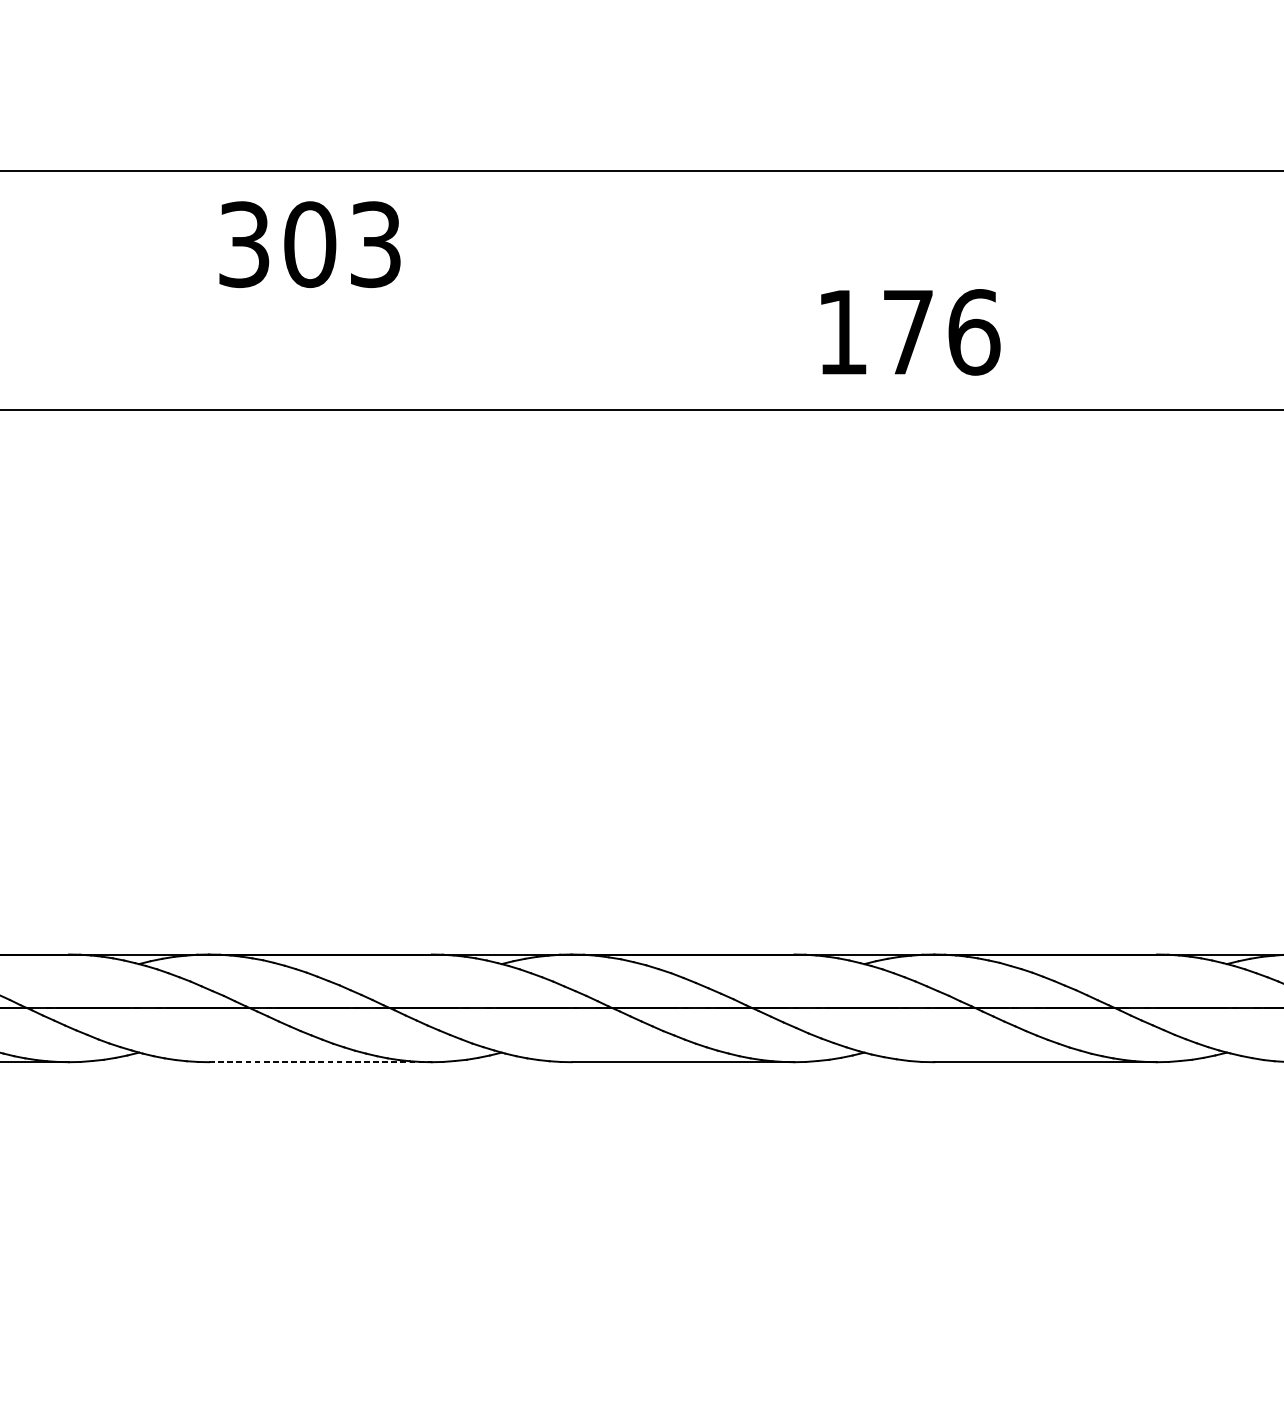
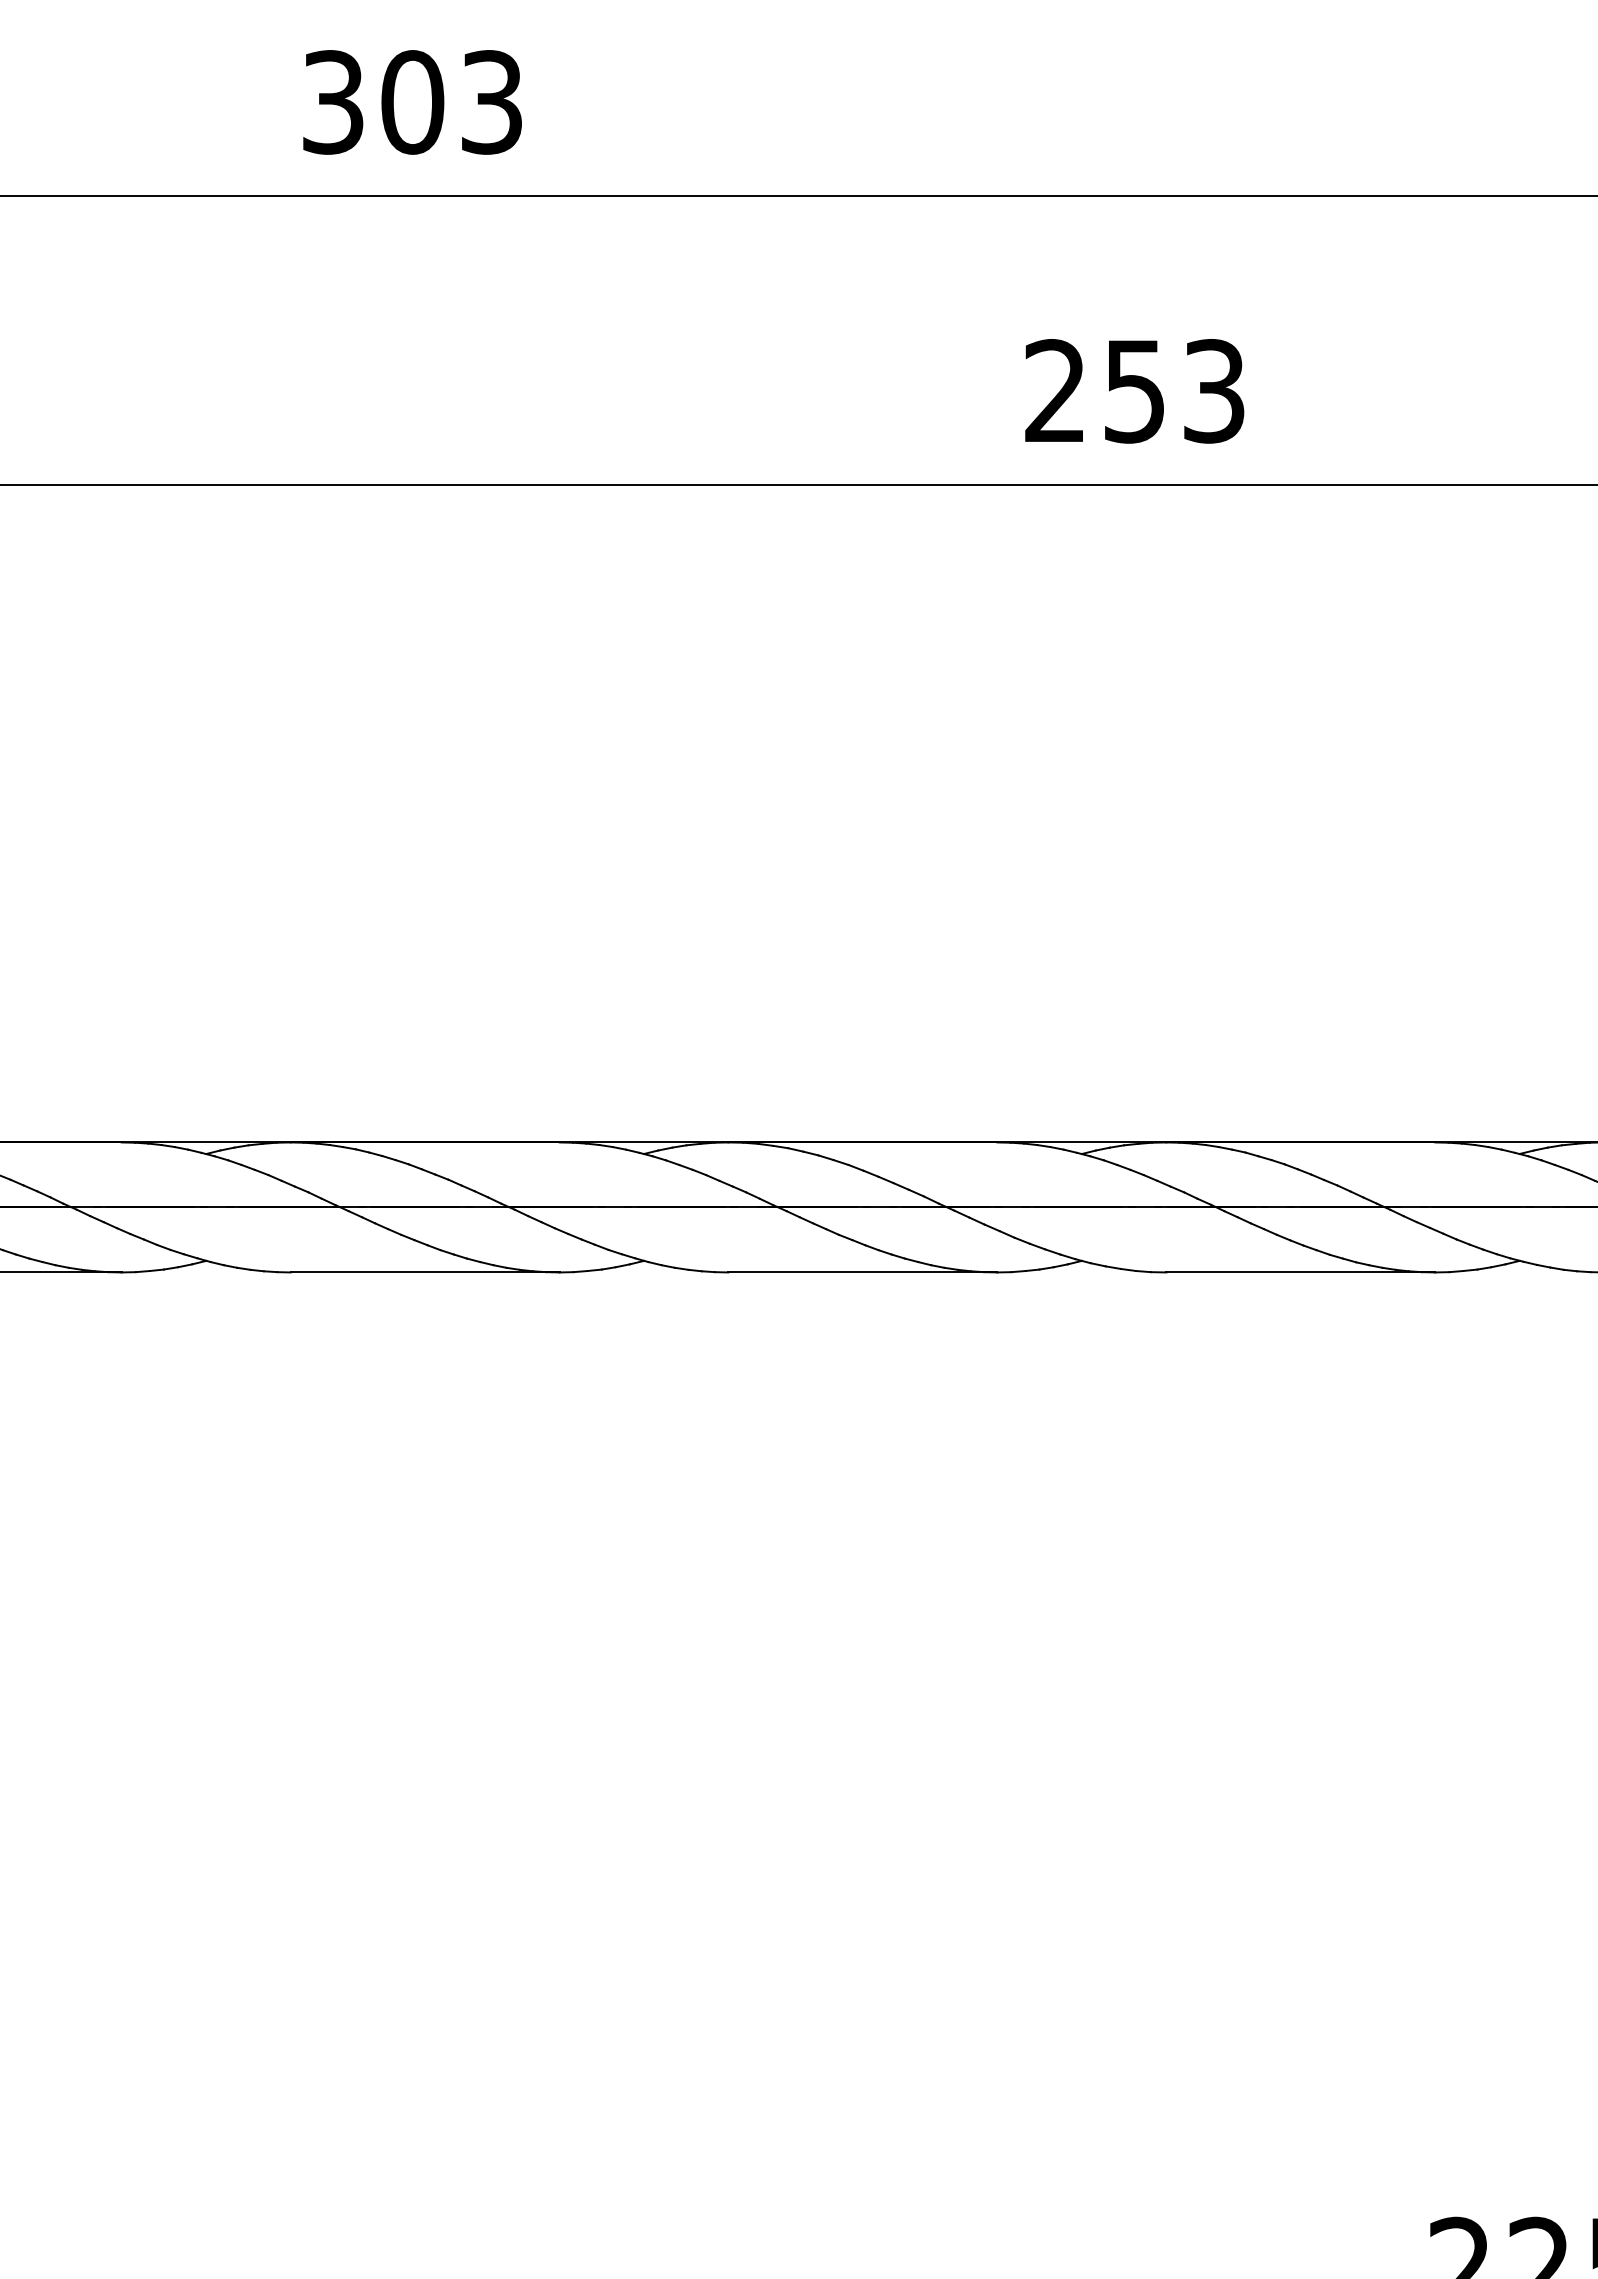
text: (309, 244) -> (412, 102), moved
text: (908, 332) -> (1135, 391), 176 -> 253
line: (320, 1062) -> (425, 1272), dashed -> solid

